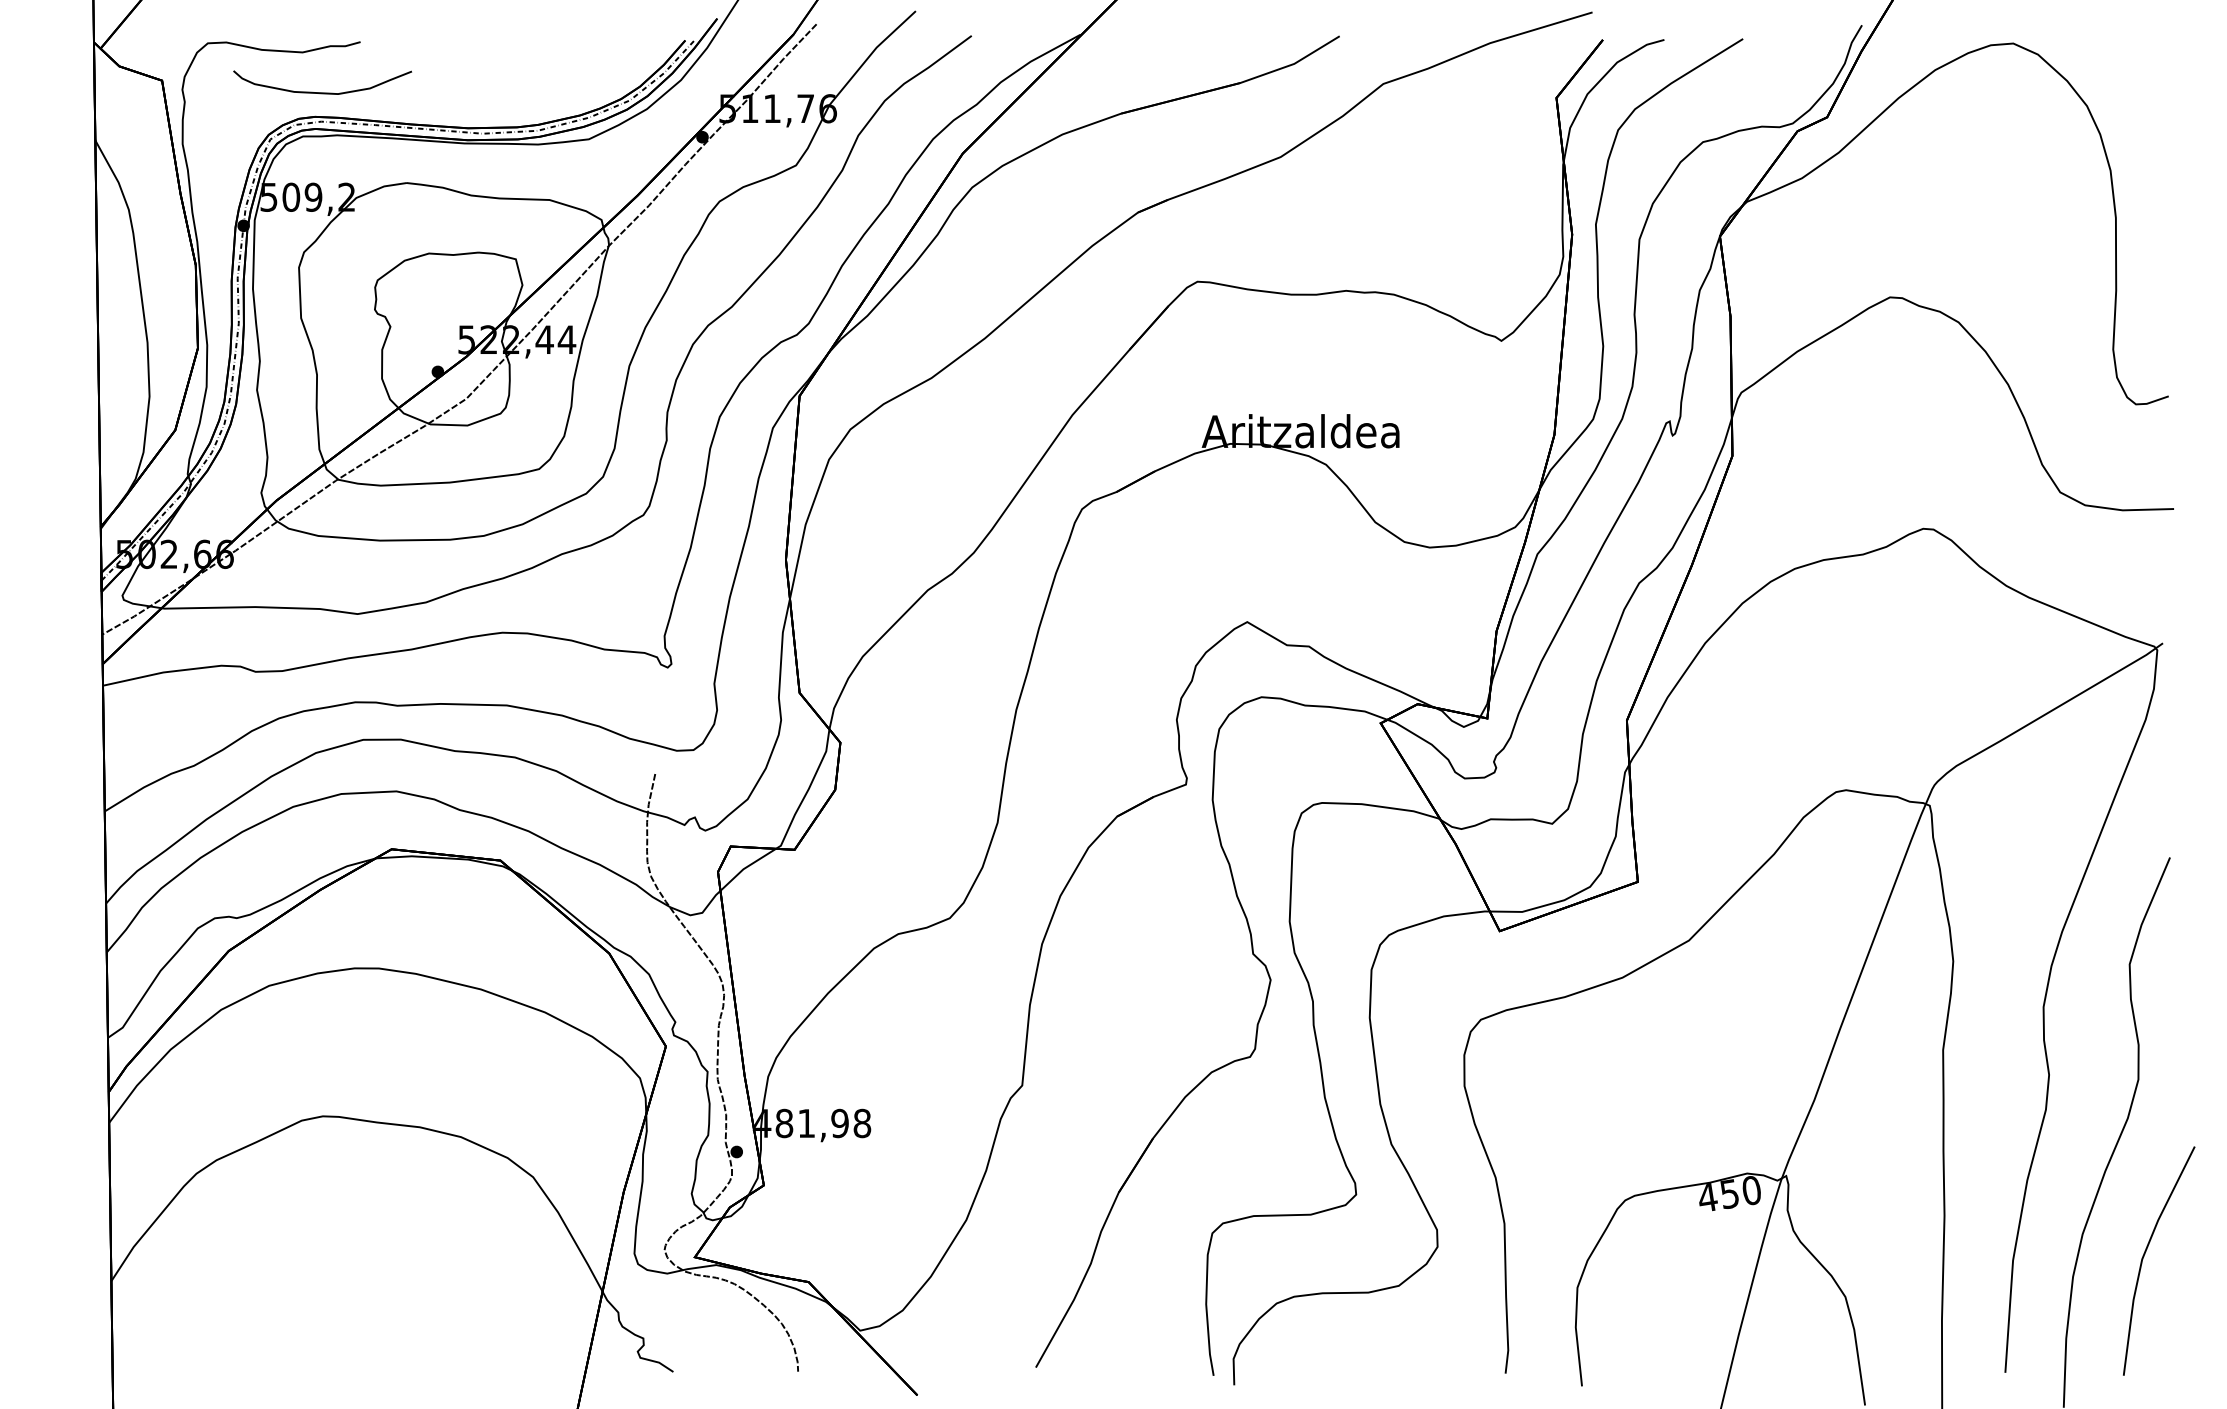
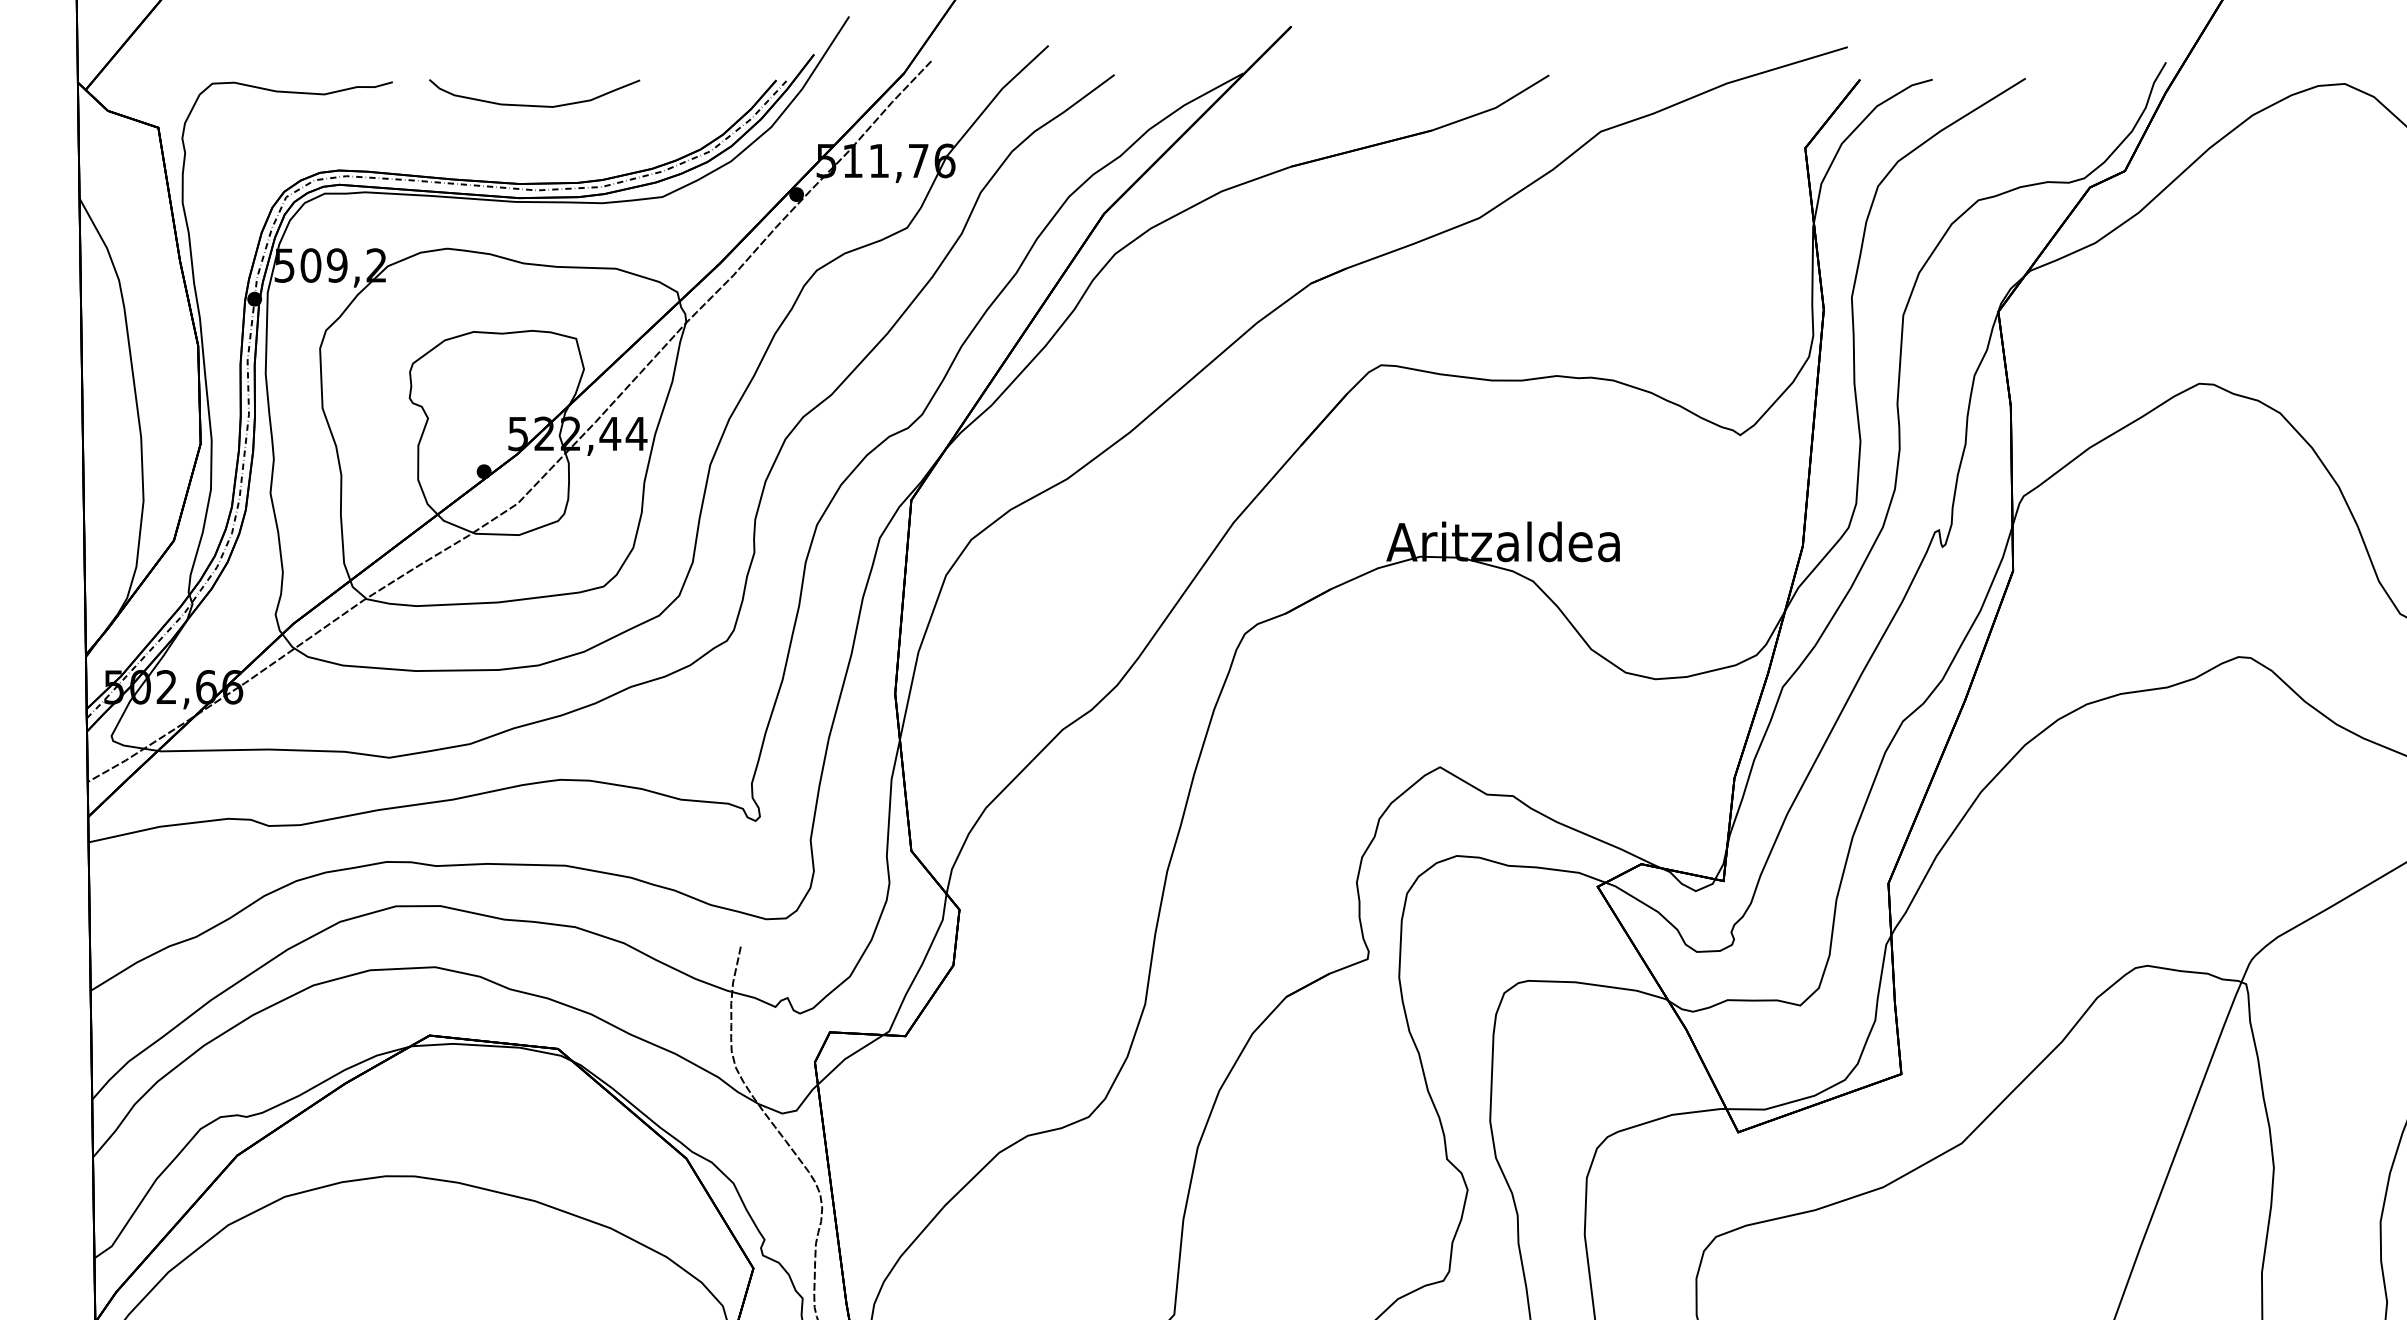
curve: (322, 92) -> (534, 105), moved

